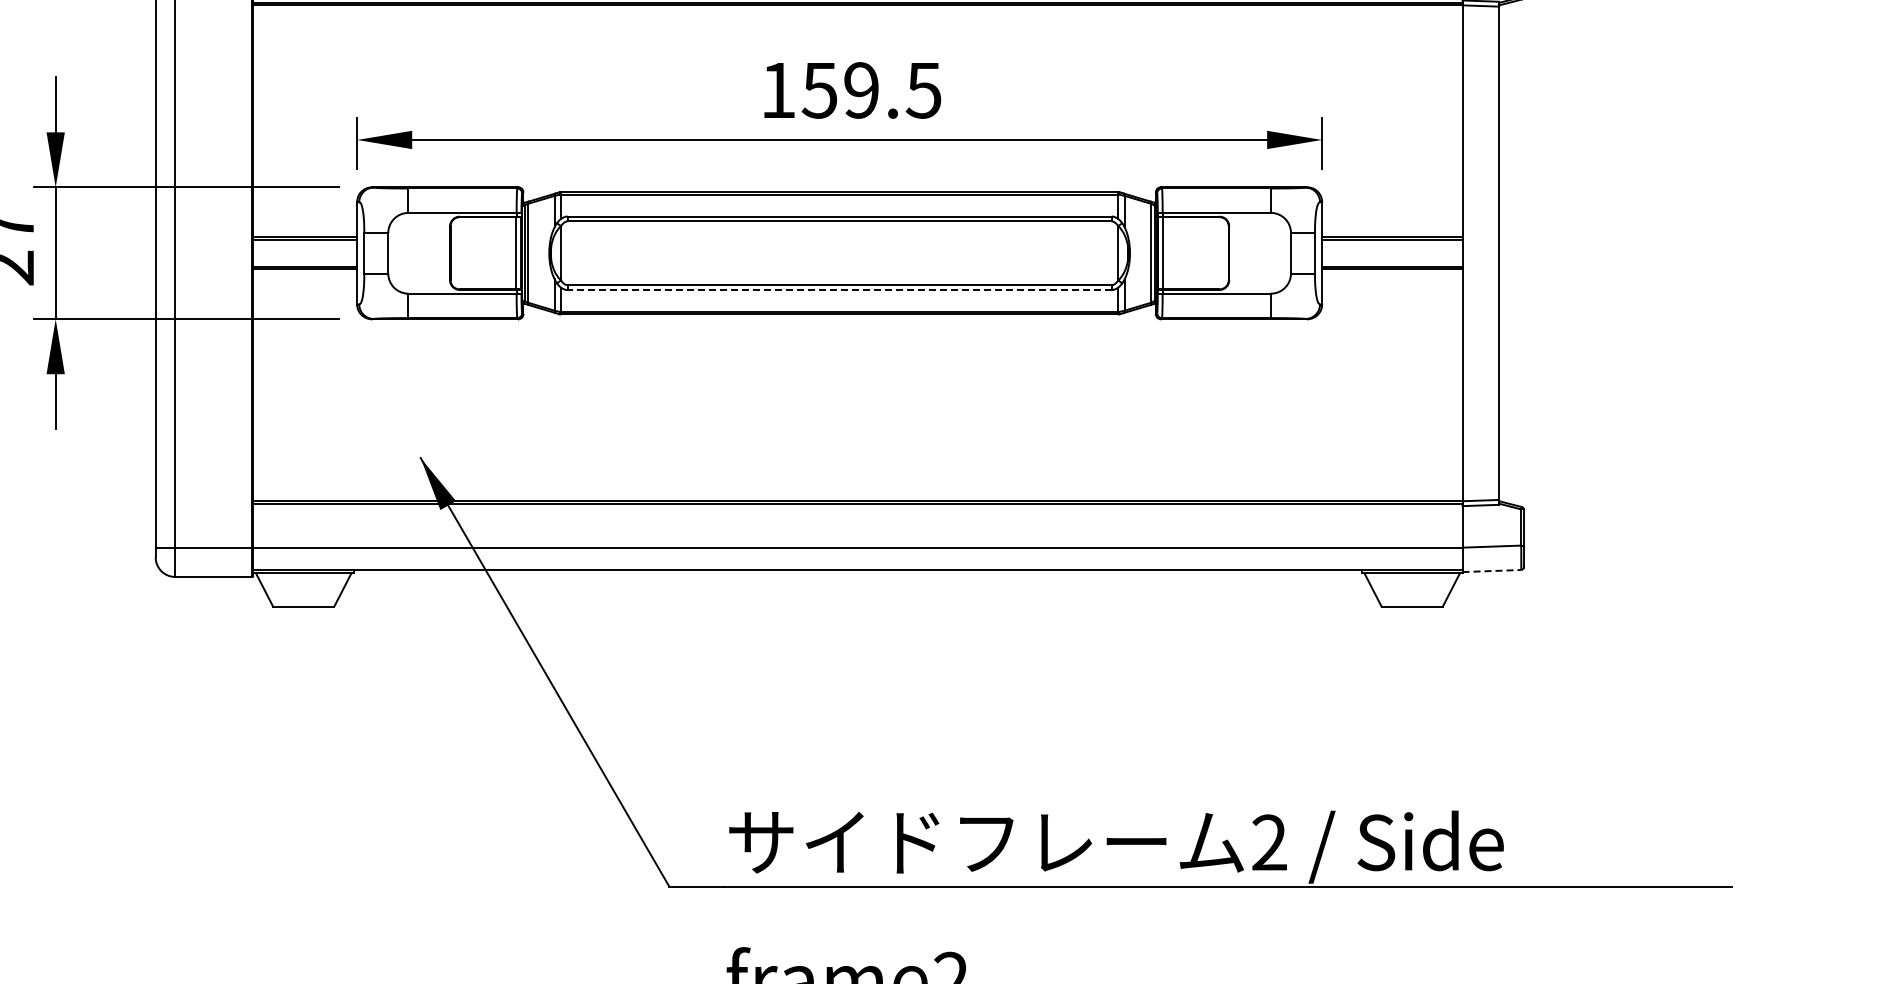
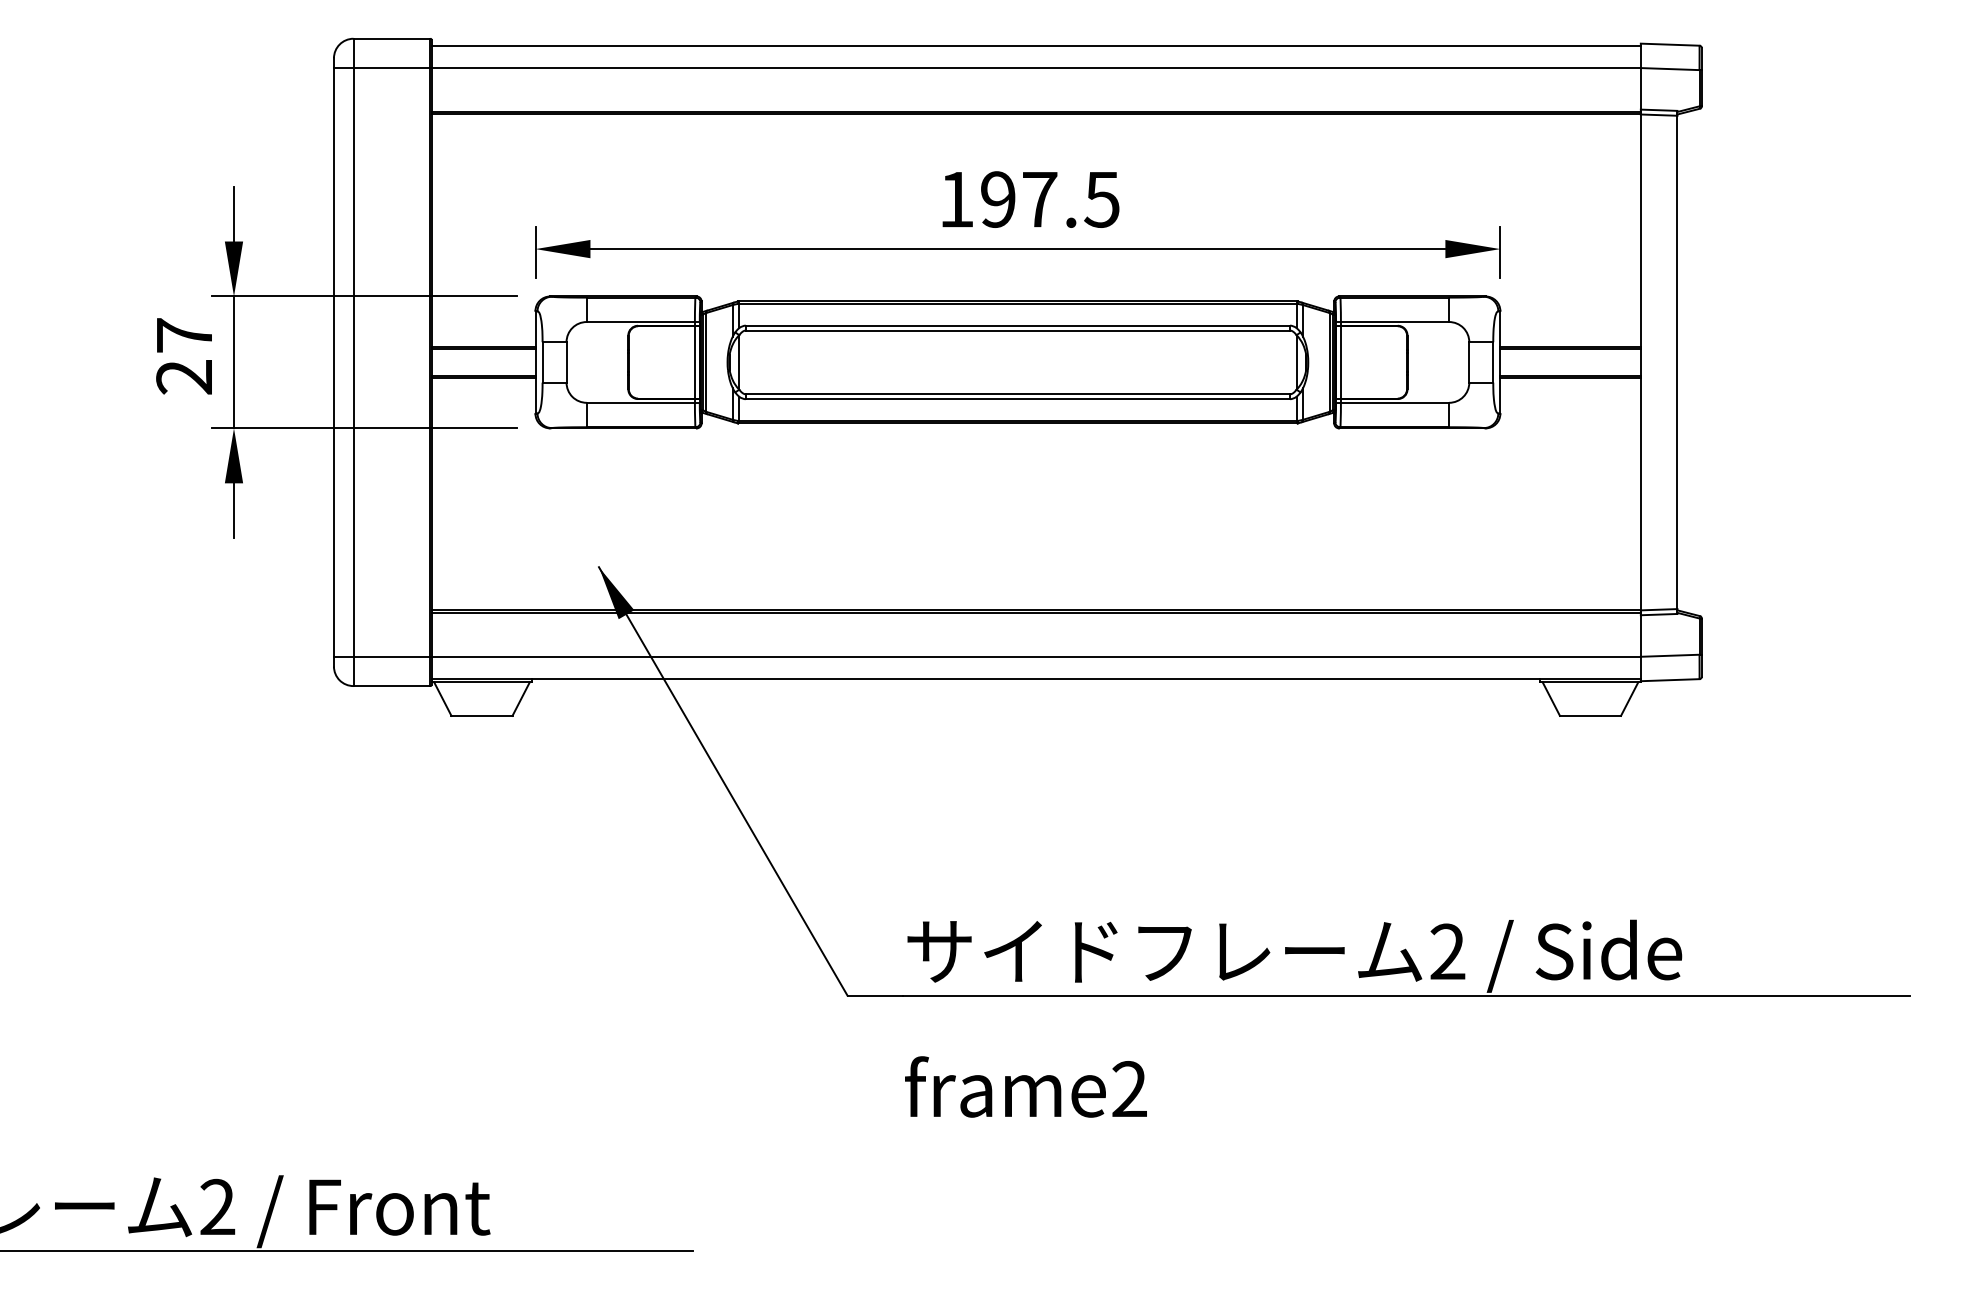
text: (840, 90) -> (1018, 199), 159.5 -> 197.5
line: (839, 290) -> (1017, 399), dashed -> solid
line: (1492, 571) -> (1670, 680), dashed -> solid

